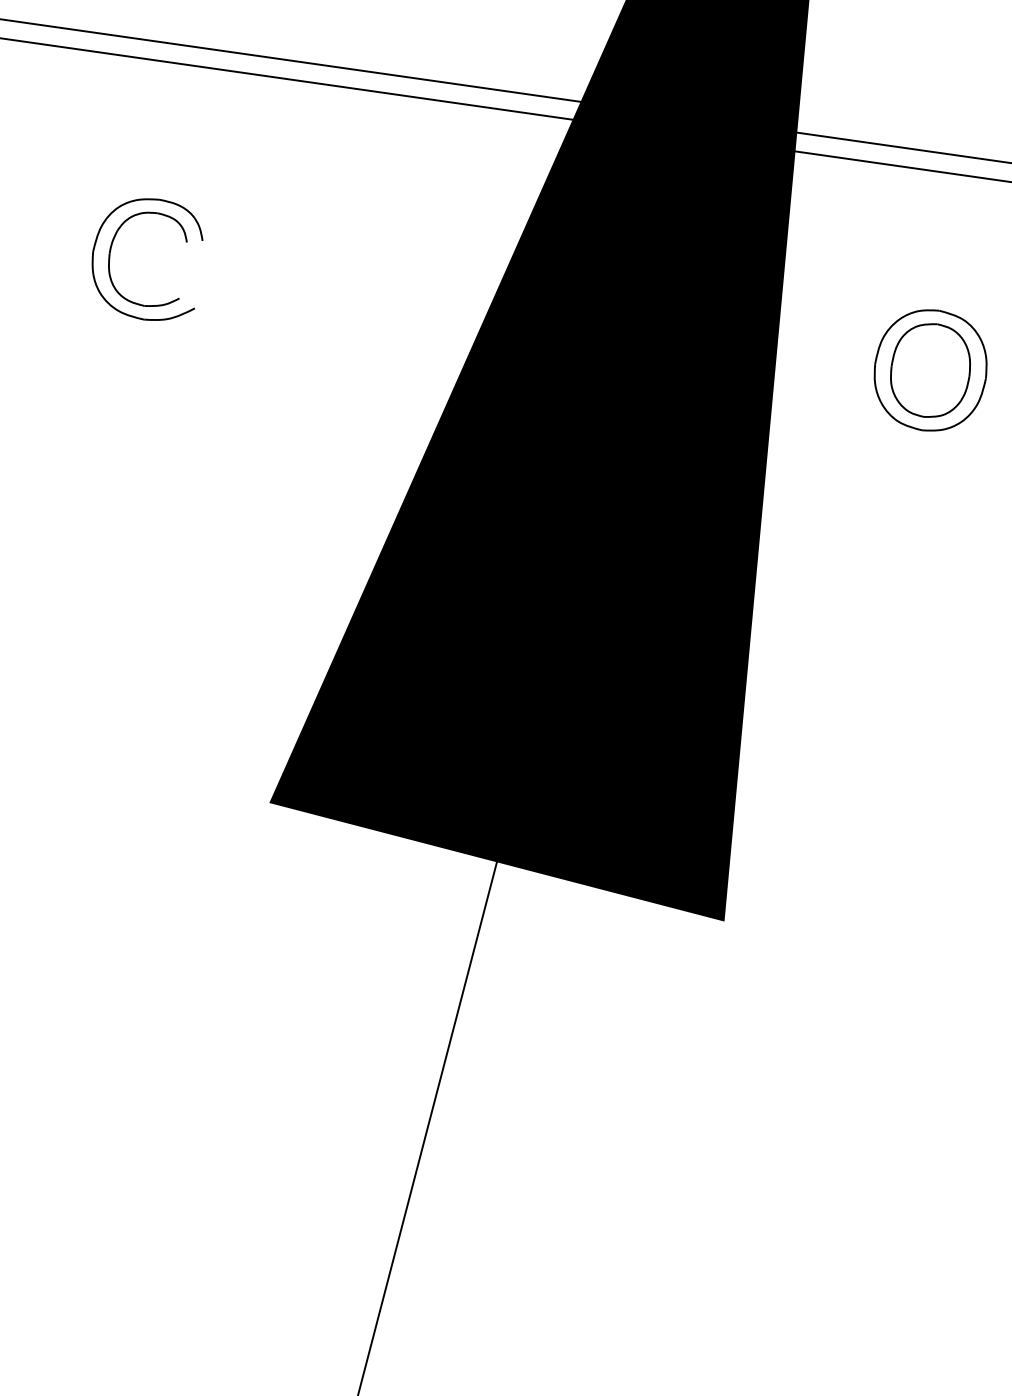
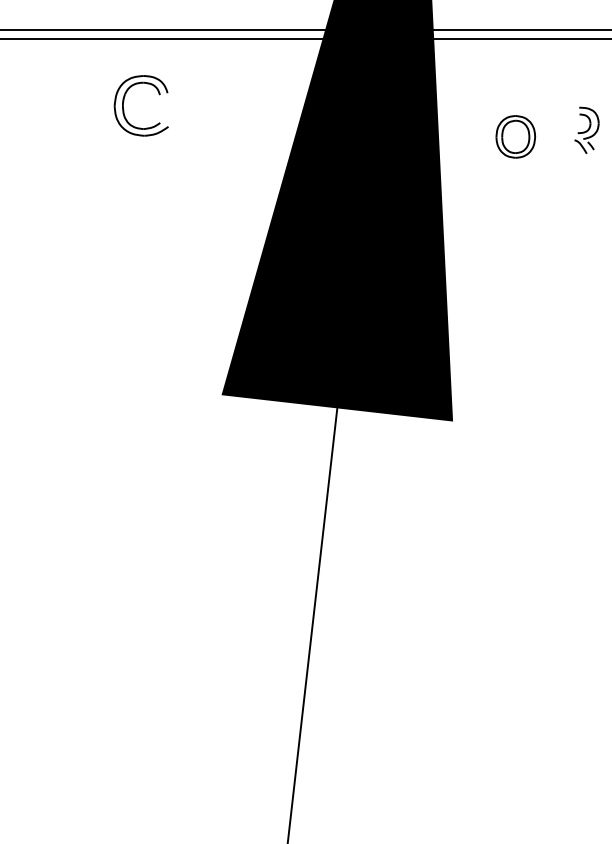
part: (114, 245) -> (124, 101), moved
part: (930, 369) -> (515, 136), size x0.7

